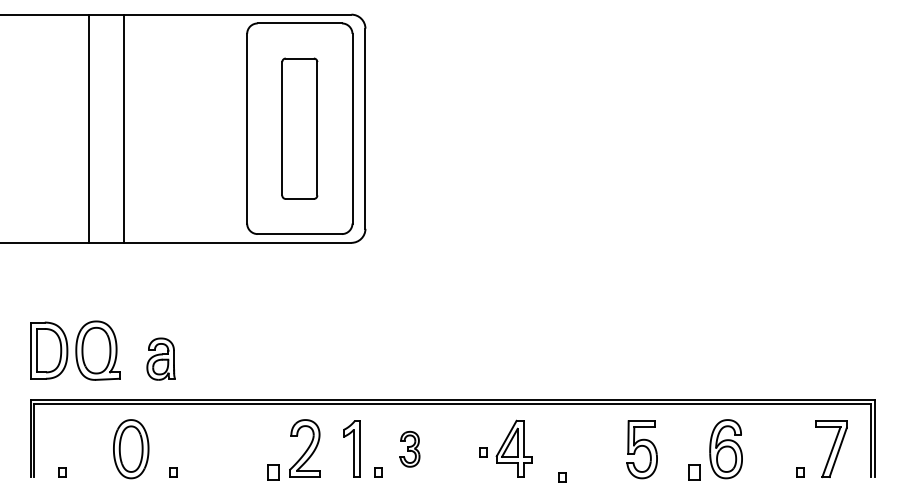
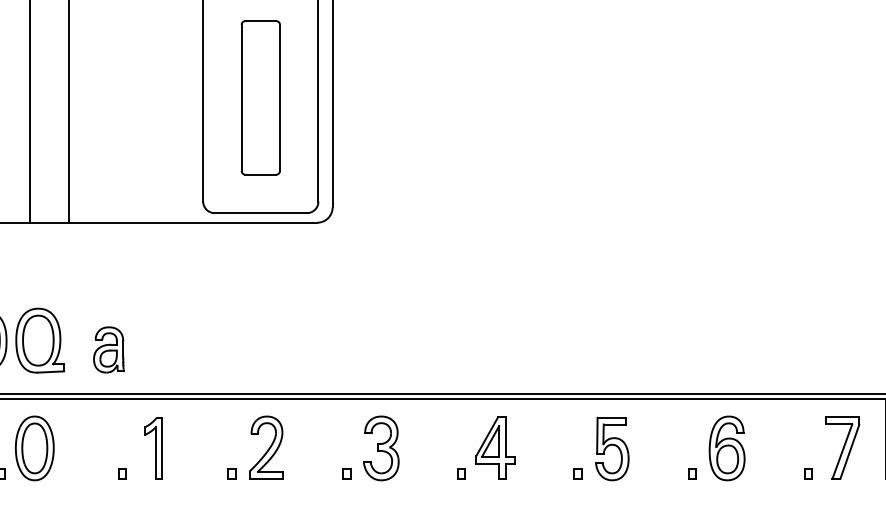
part: (351, 448) -> (153, 447), moved
part: (131, 449) -> (35, 448), moved
part: (409, 449) -> (380, 448), size x1.67
part: (641, 449) -> (611, 448), moved
part: (483, 452) -> (461, 473), moved
part: (273, 472) -> (232, 473), size x0.62
part: (694, 472) -> (692, 473), size x0.62
part: (562, 477) -> (577, 473), moved

